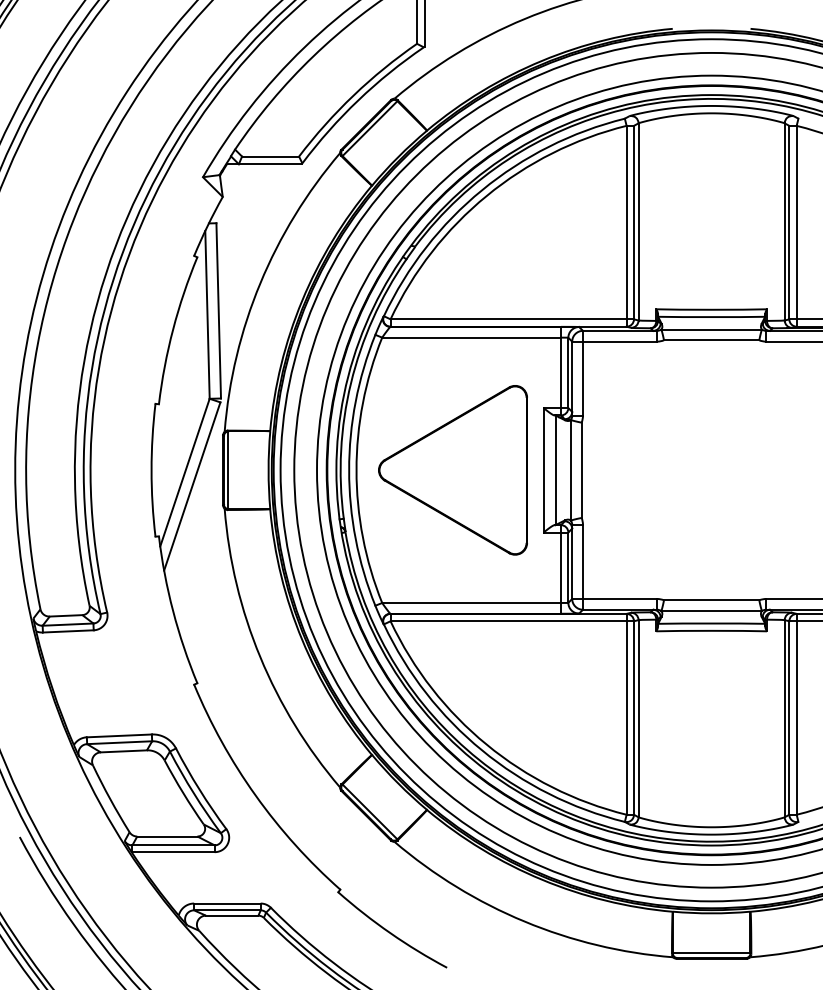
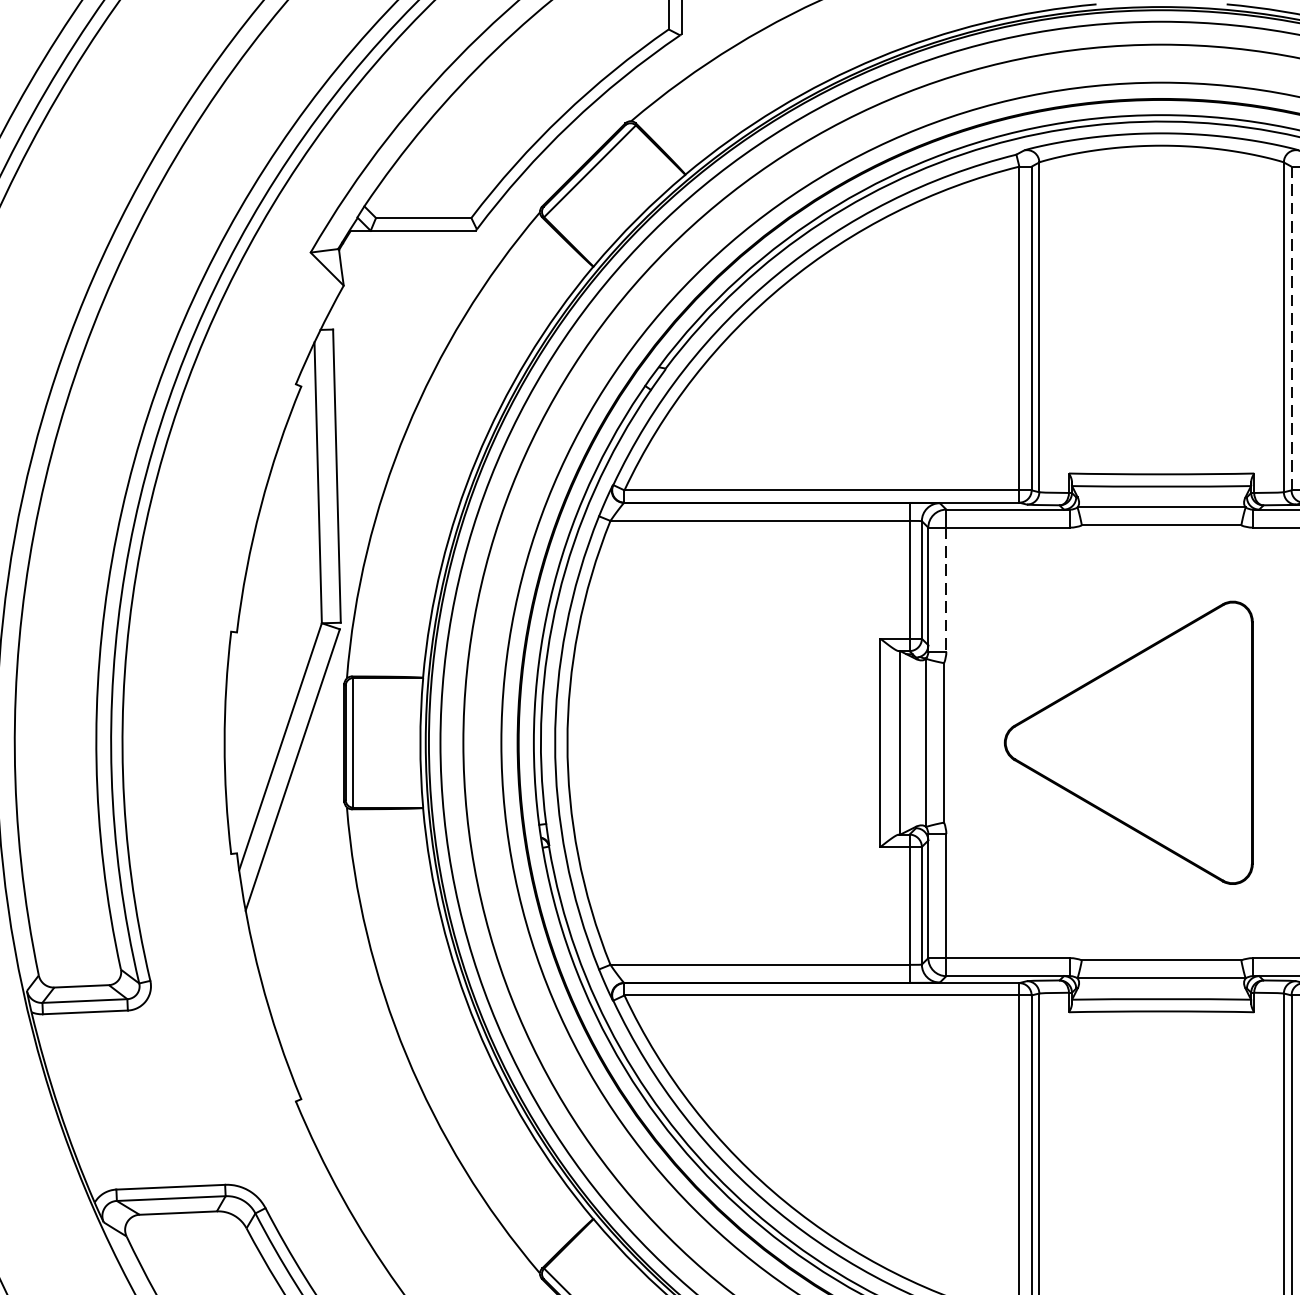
line: (789, 222) -> (1291, 328), solid -> dashed
line: (582, 379) -> (945, 590), solid -> dashed
part: (452, 470) -> (1127, 743), moved

